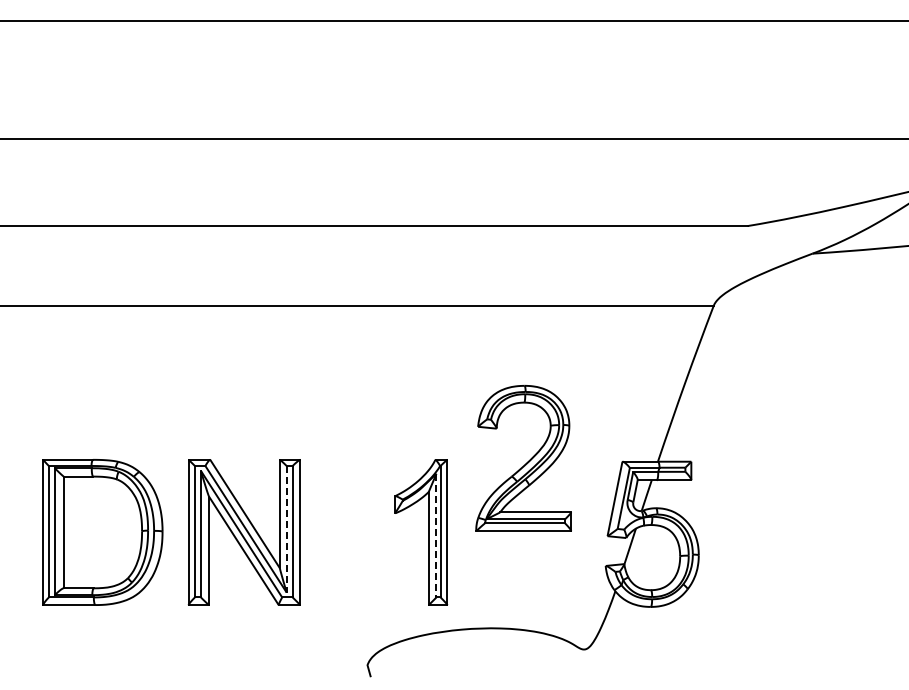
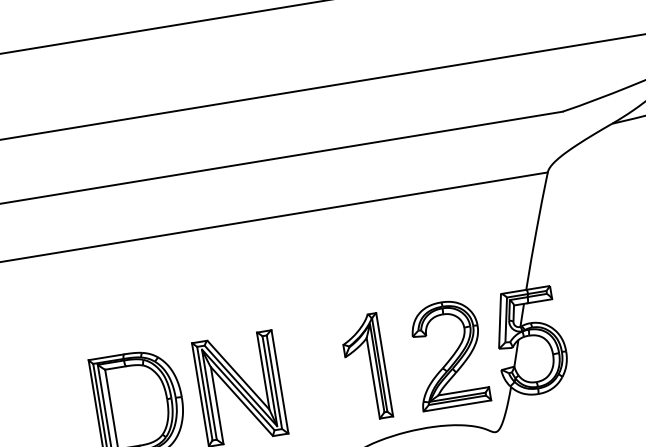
part: (523, 458) -> (448, 354), moved
line: (286, 529) -> (269, 381), dashed -> solid
line: (436, 535) -> (377, 368), dashed -> solid

